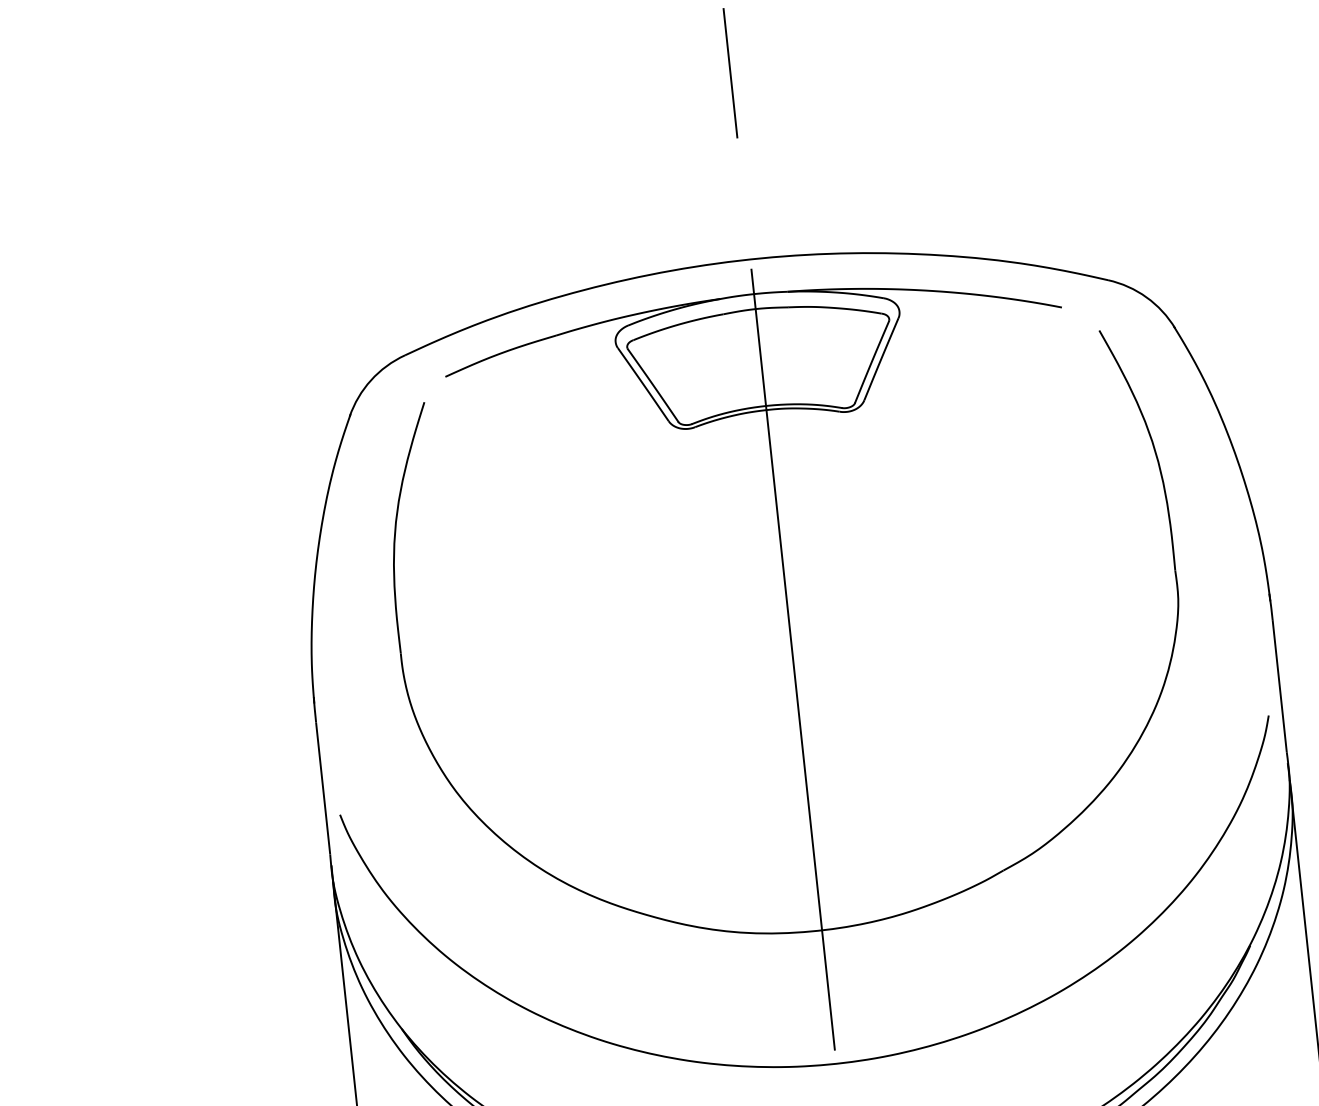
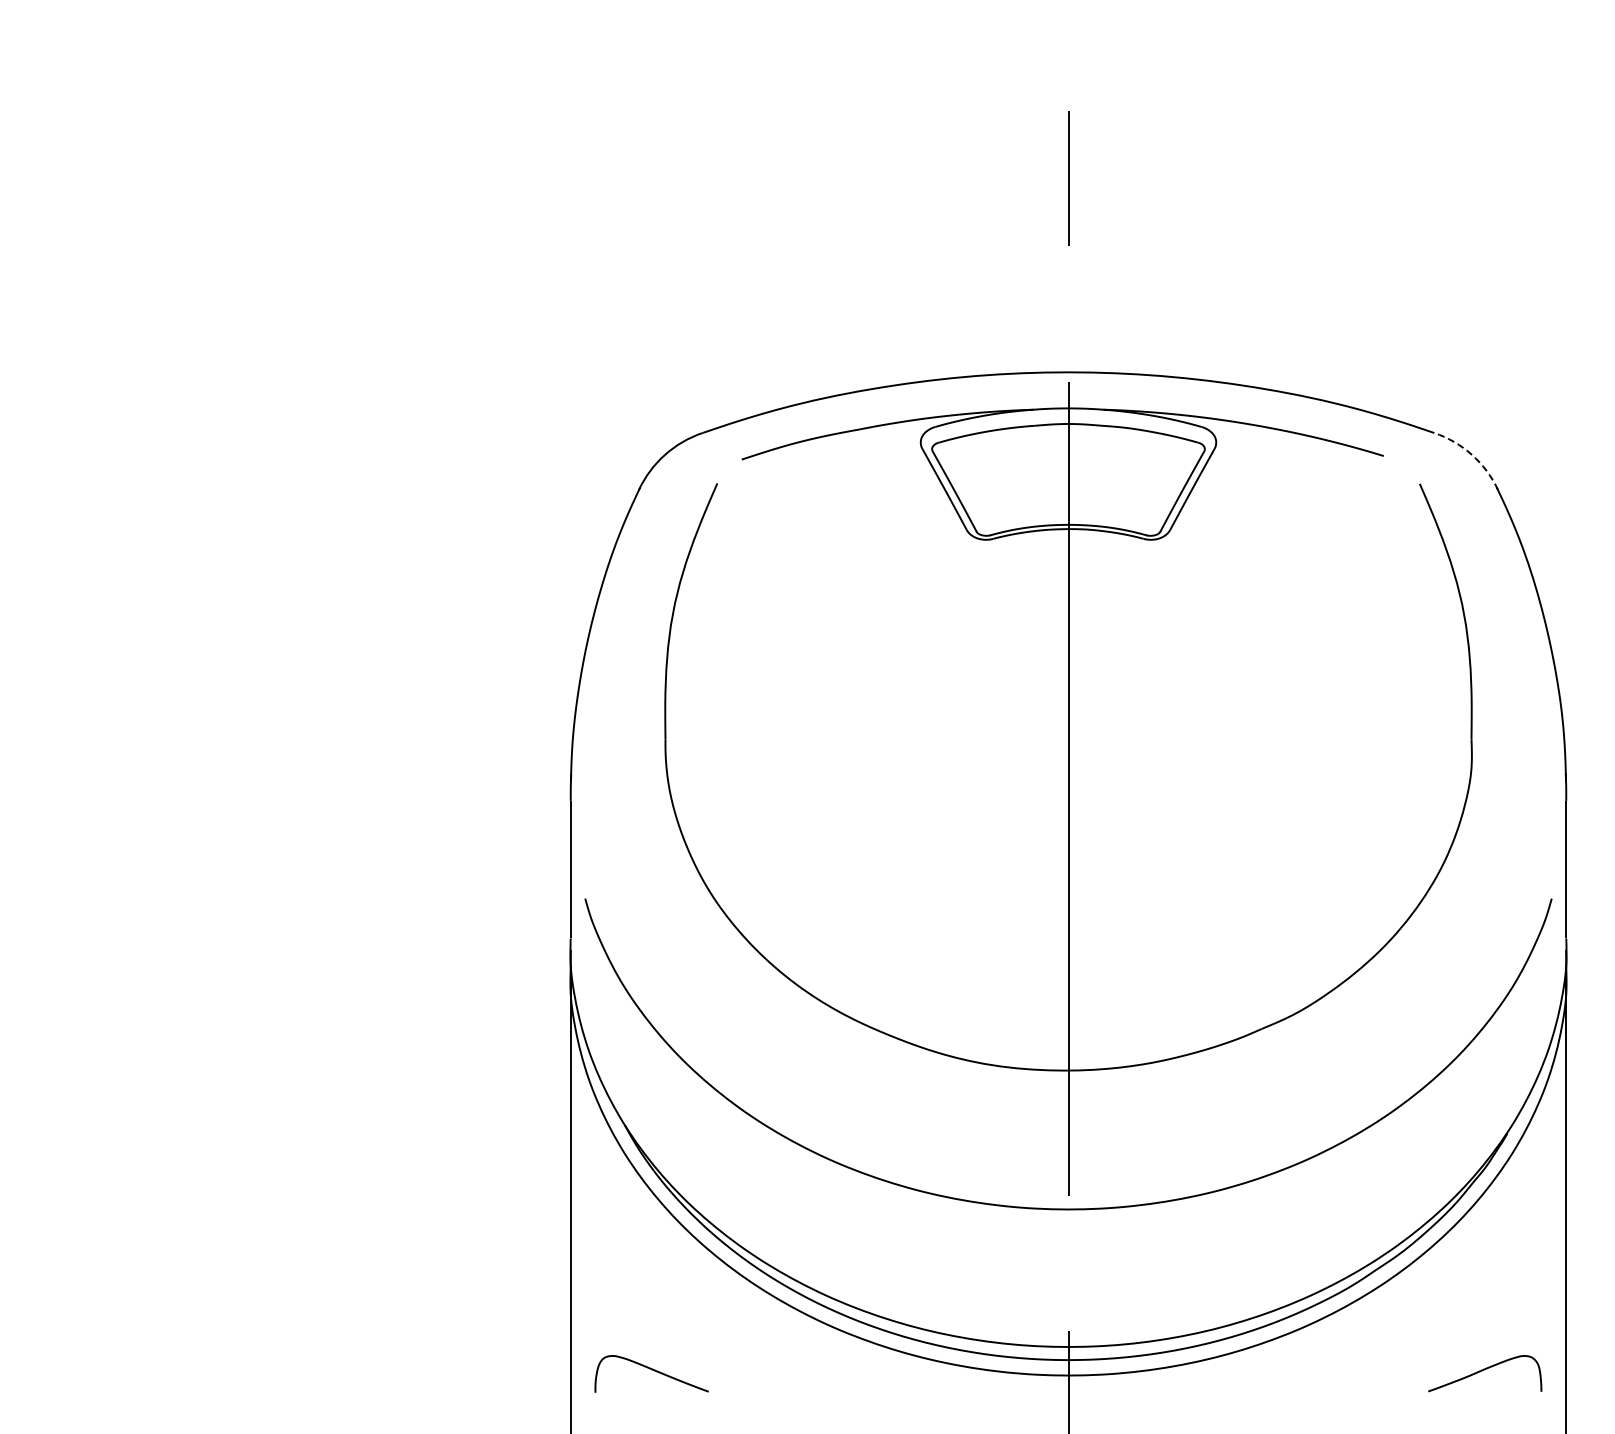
arc: (1146, 296) -> (1472, 454), solid -> dashed

